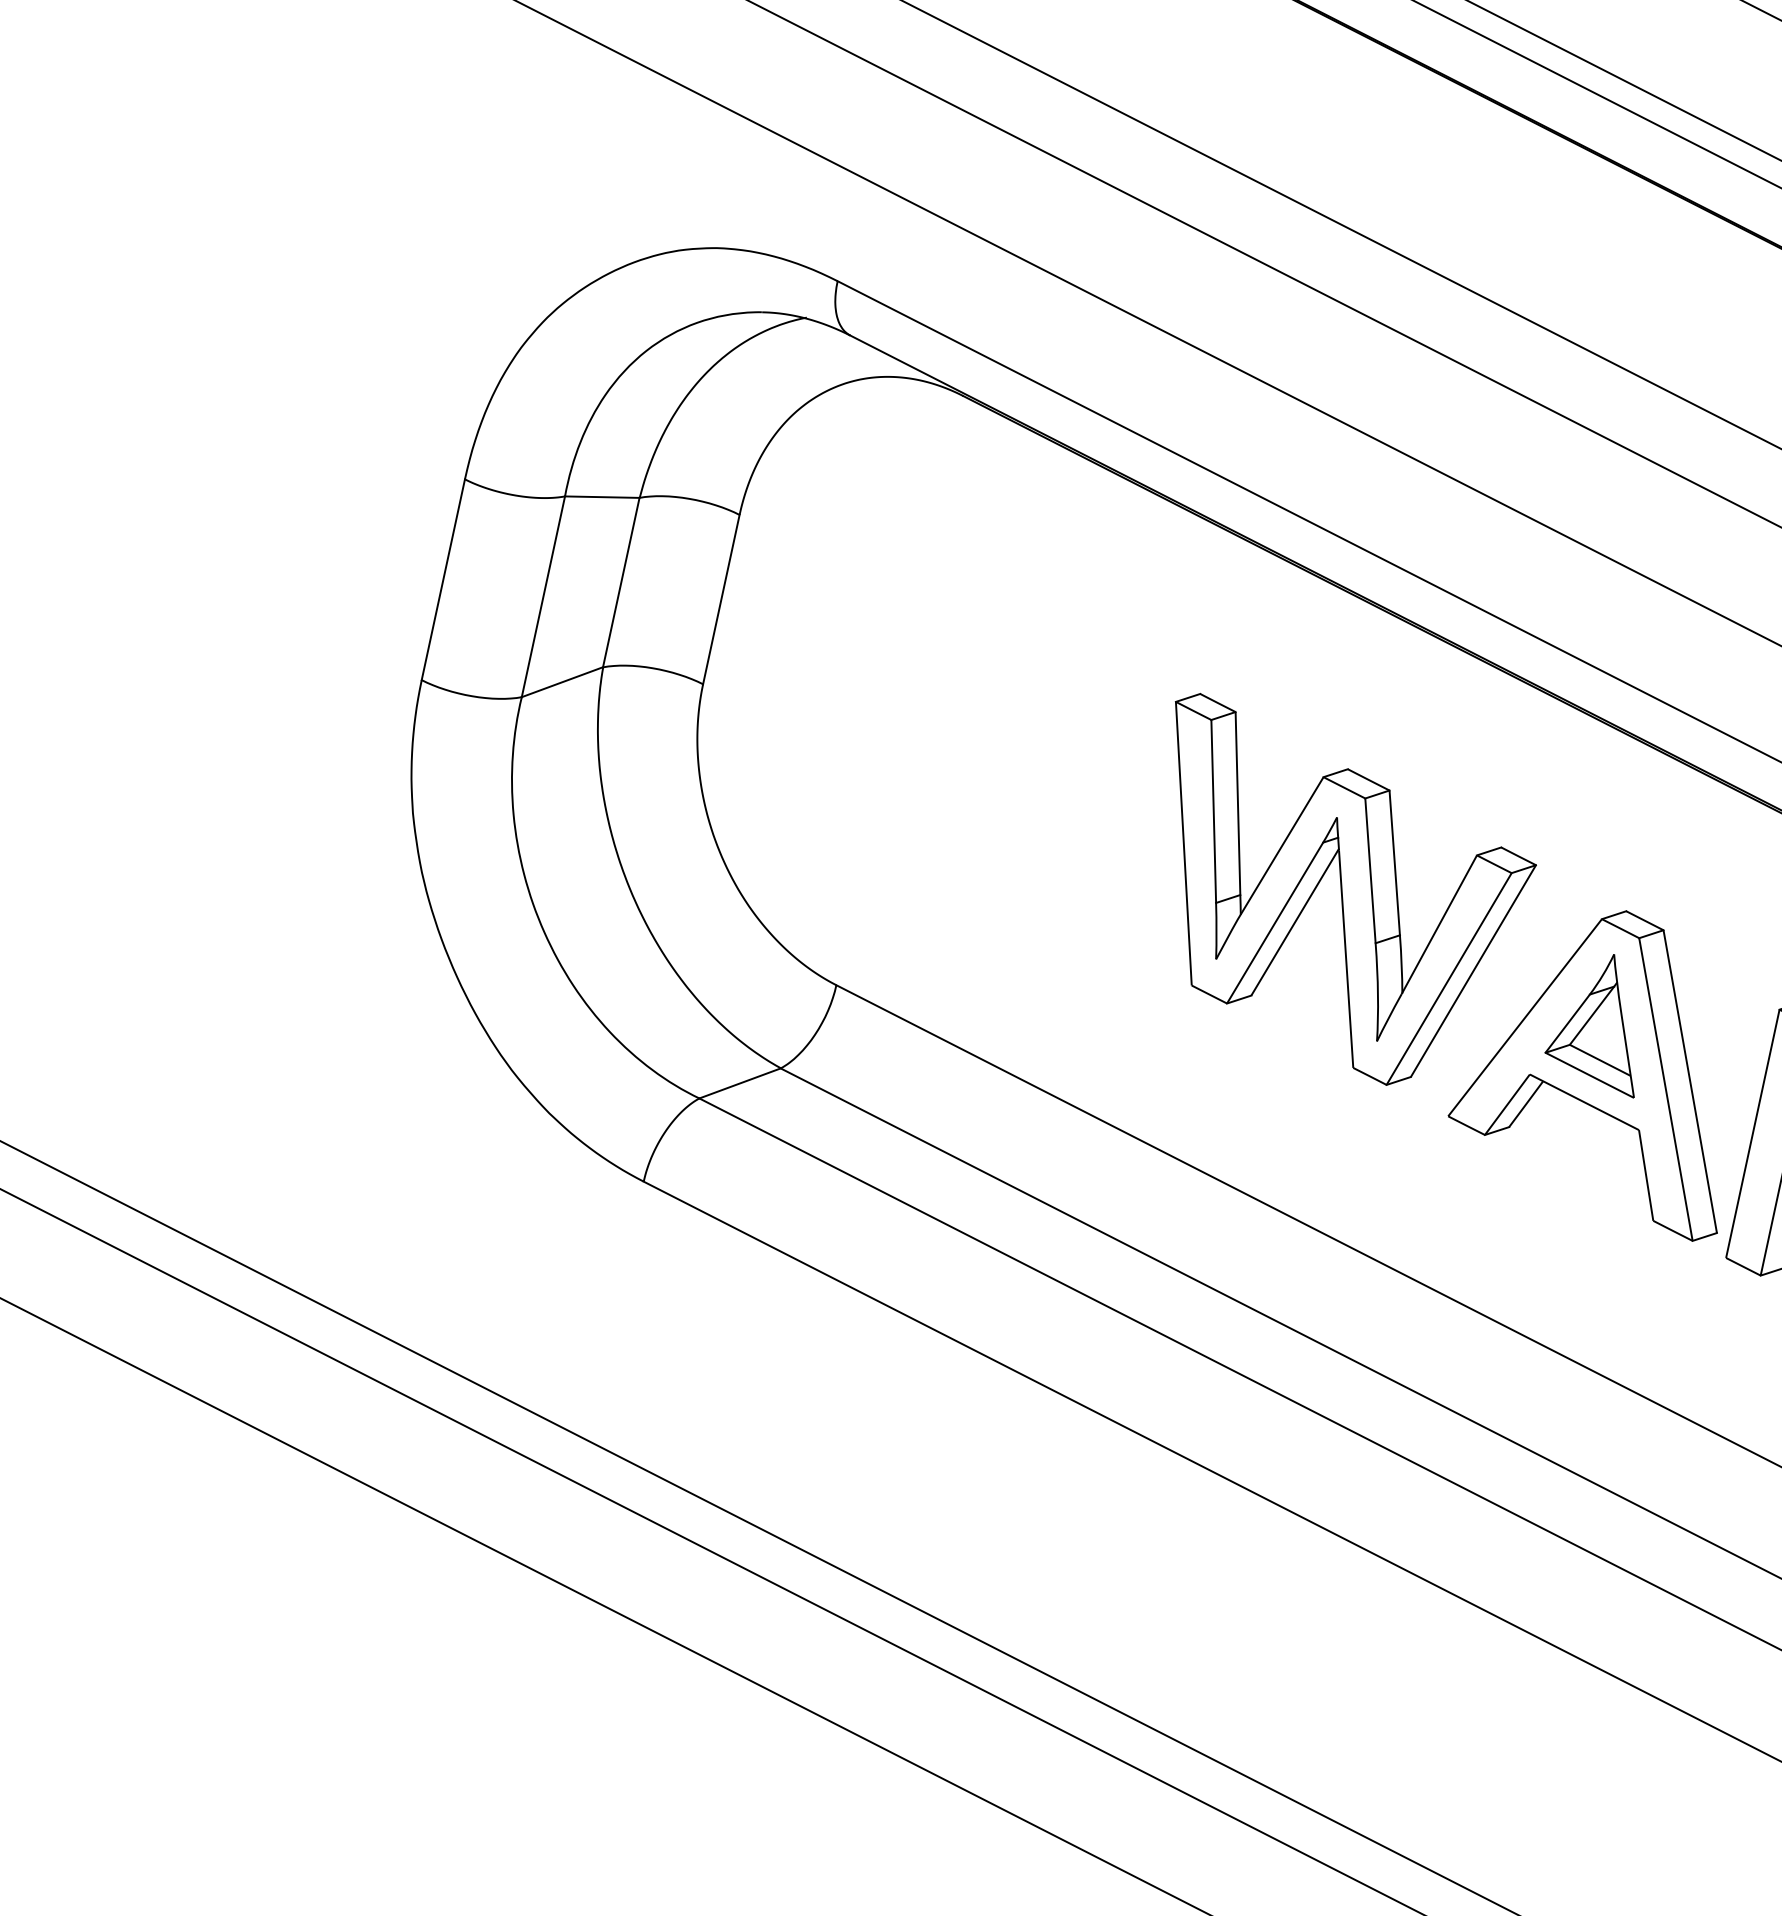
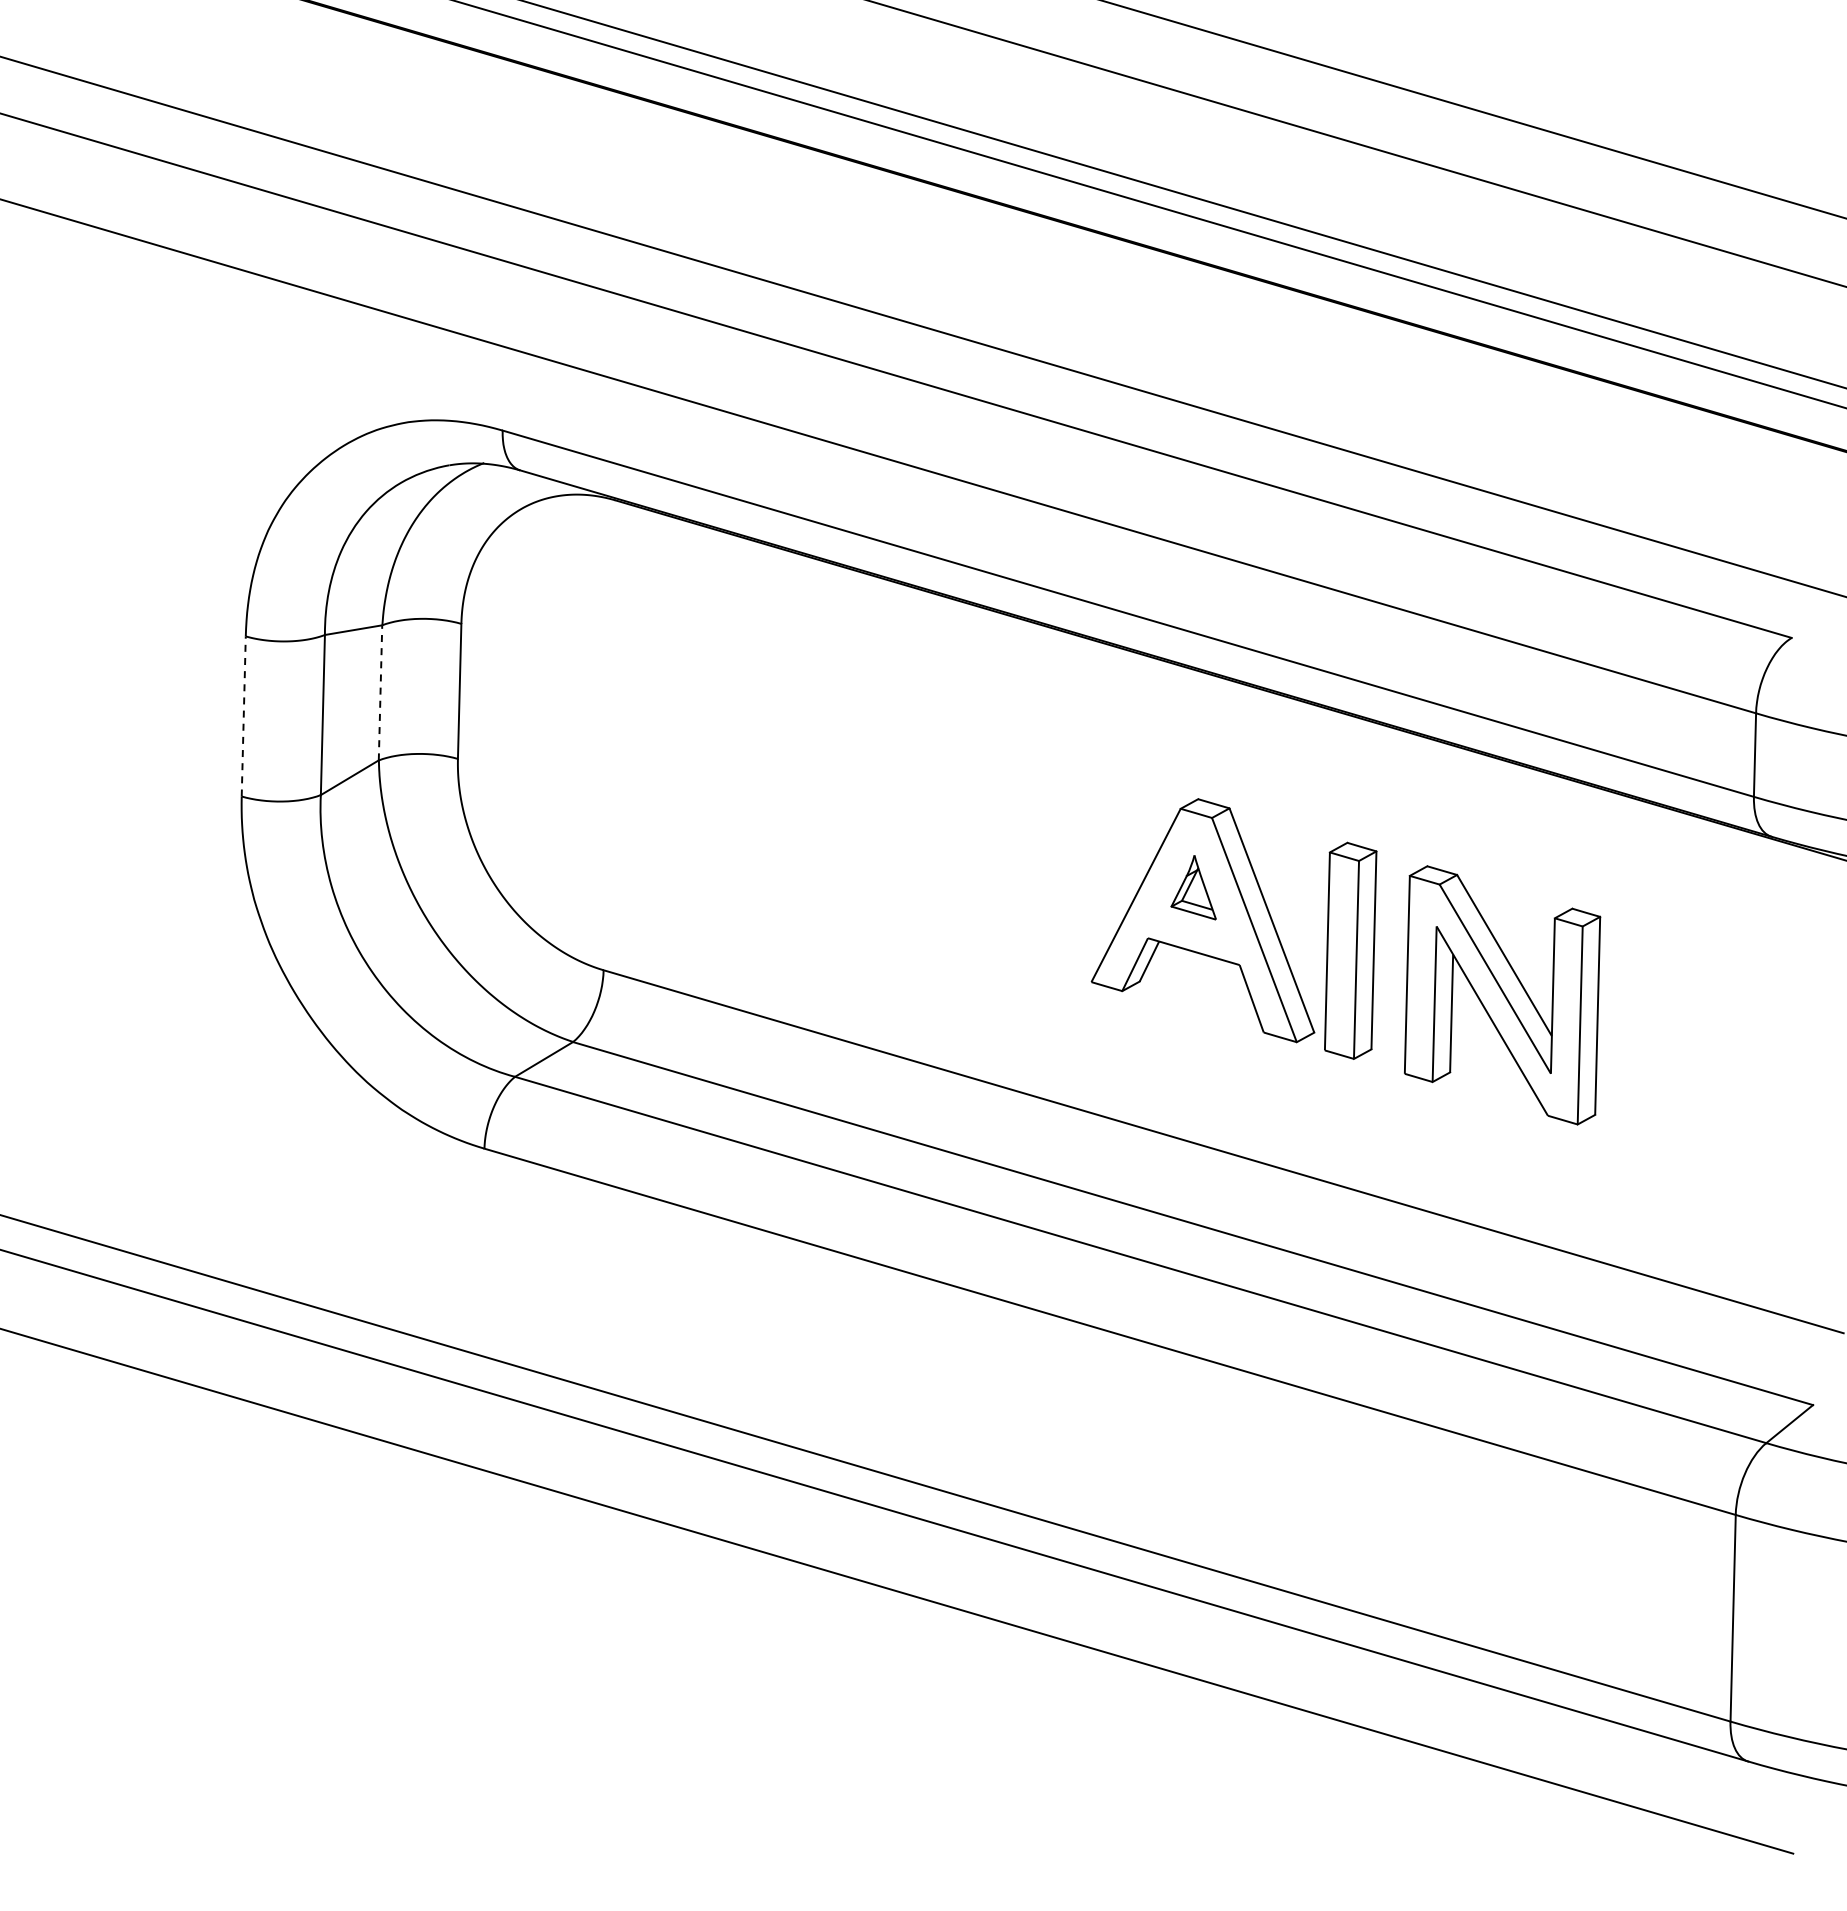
line: (443, 578) -> (243, 715), solid -> dashed
line: (621, 582) -> (380, 692), solid -> dashed
part: (1334, 896) -> (972, 830), removed
part: (1599, 1021) -> (1193, 887), size x0.6

